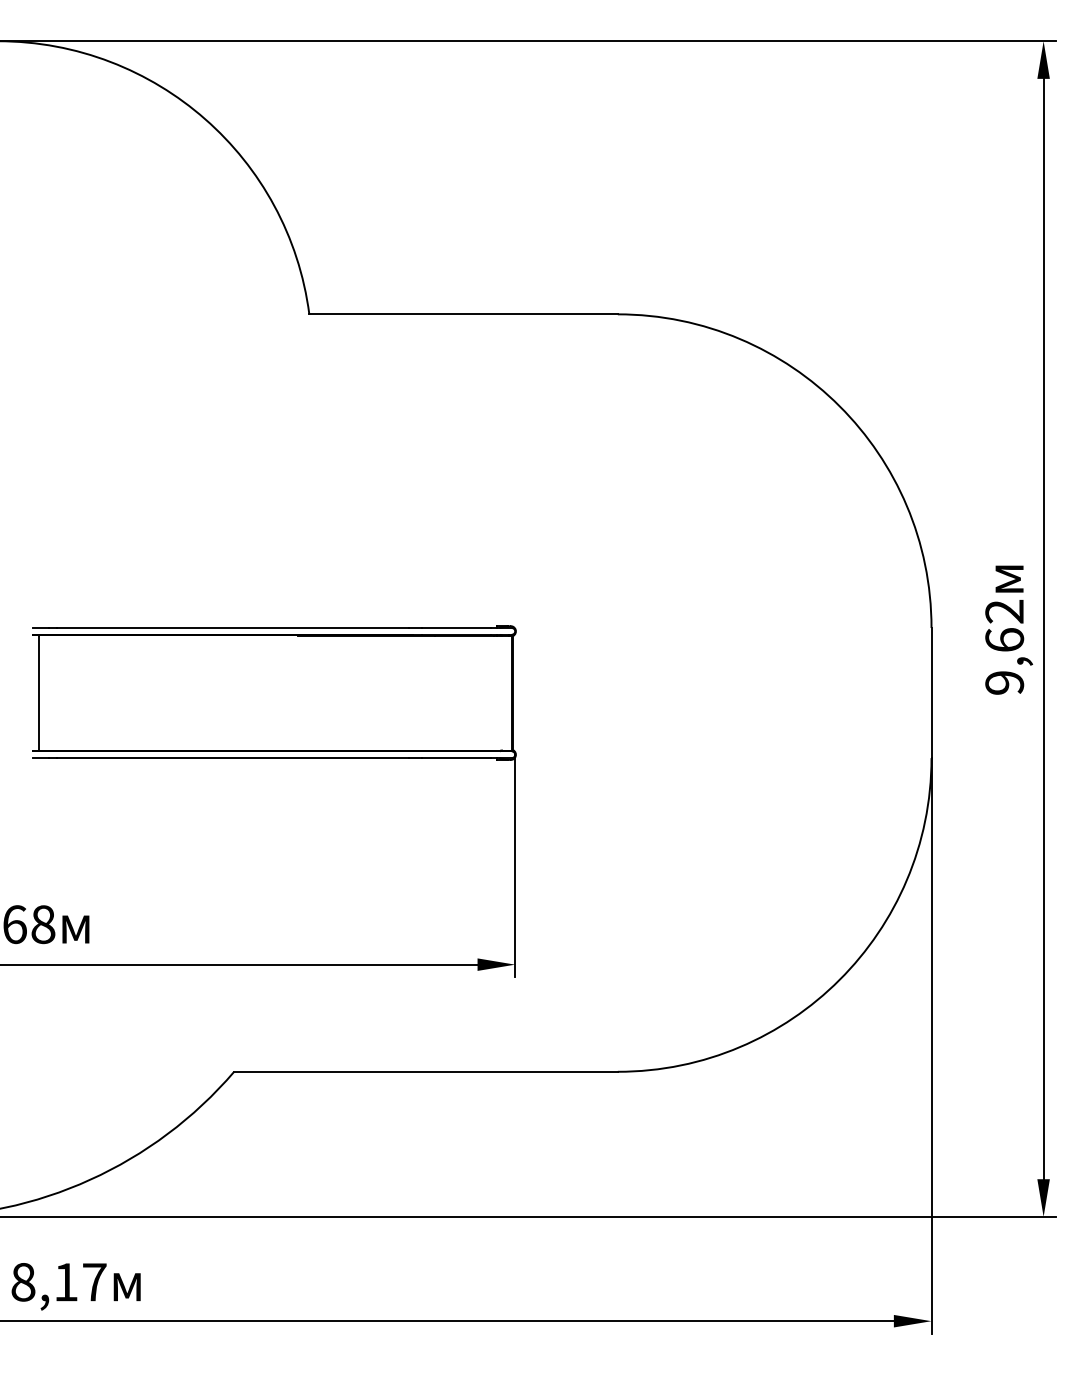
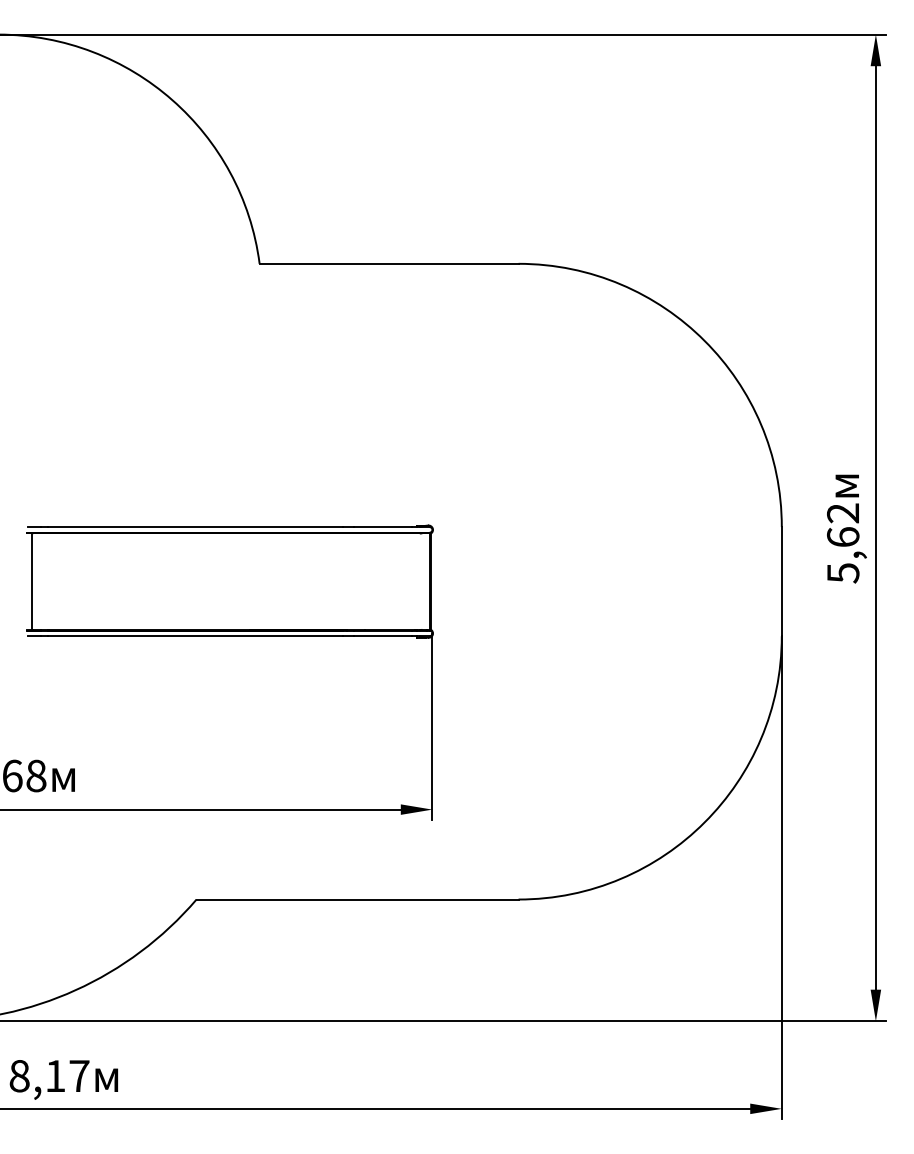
text: (1005, 683) -> (843, 573), 9,62 -> 5,62

